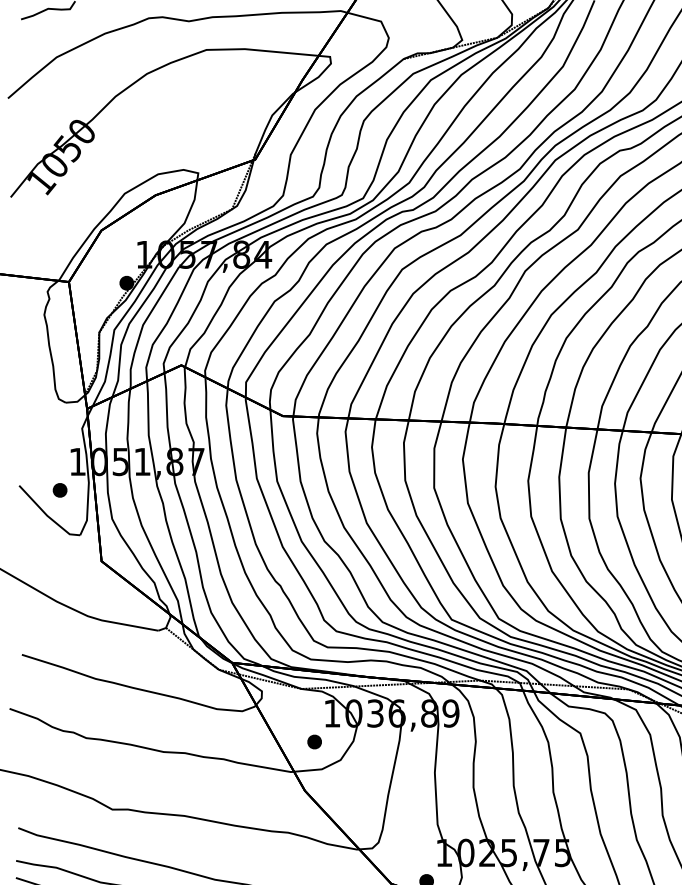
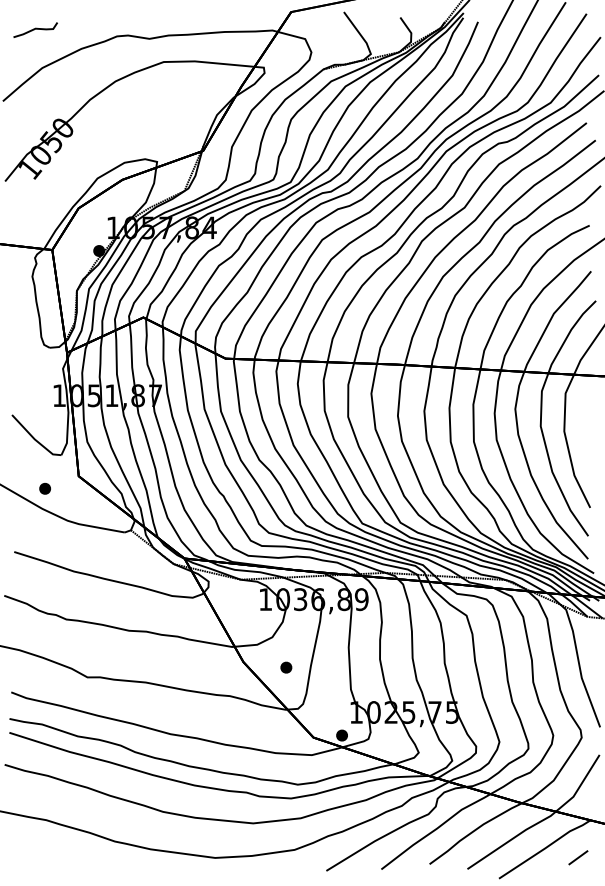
part: (59, 489) -> (44, 488), moved
part: (314, 741) -> (286, 667), moved

